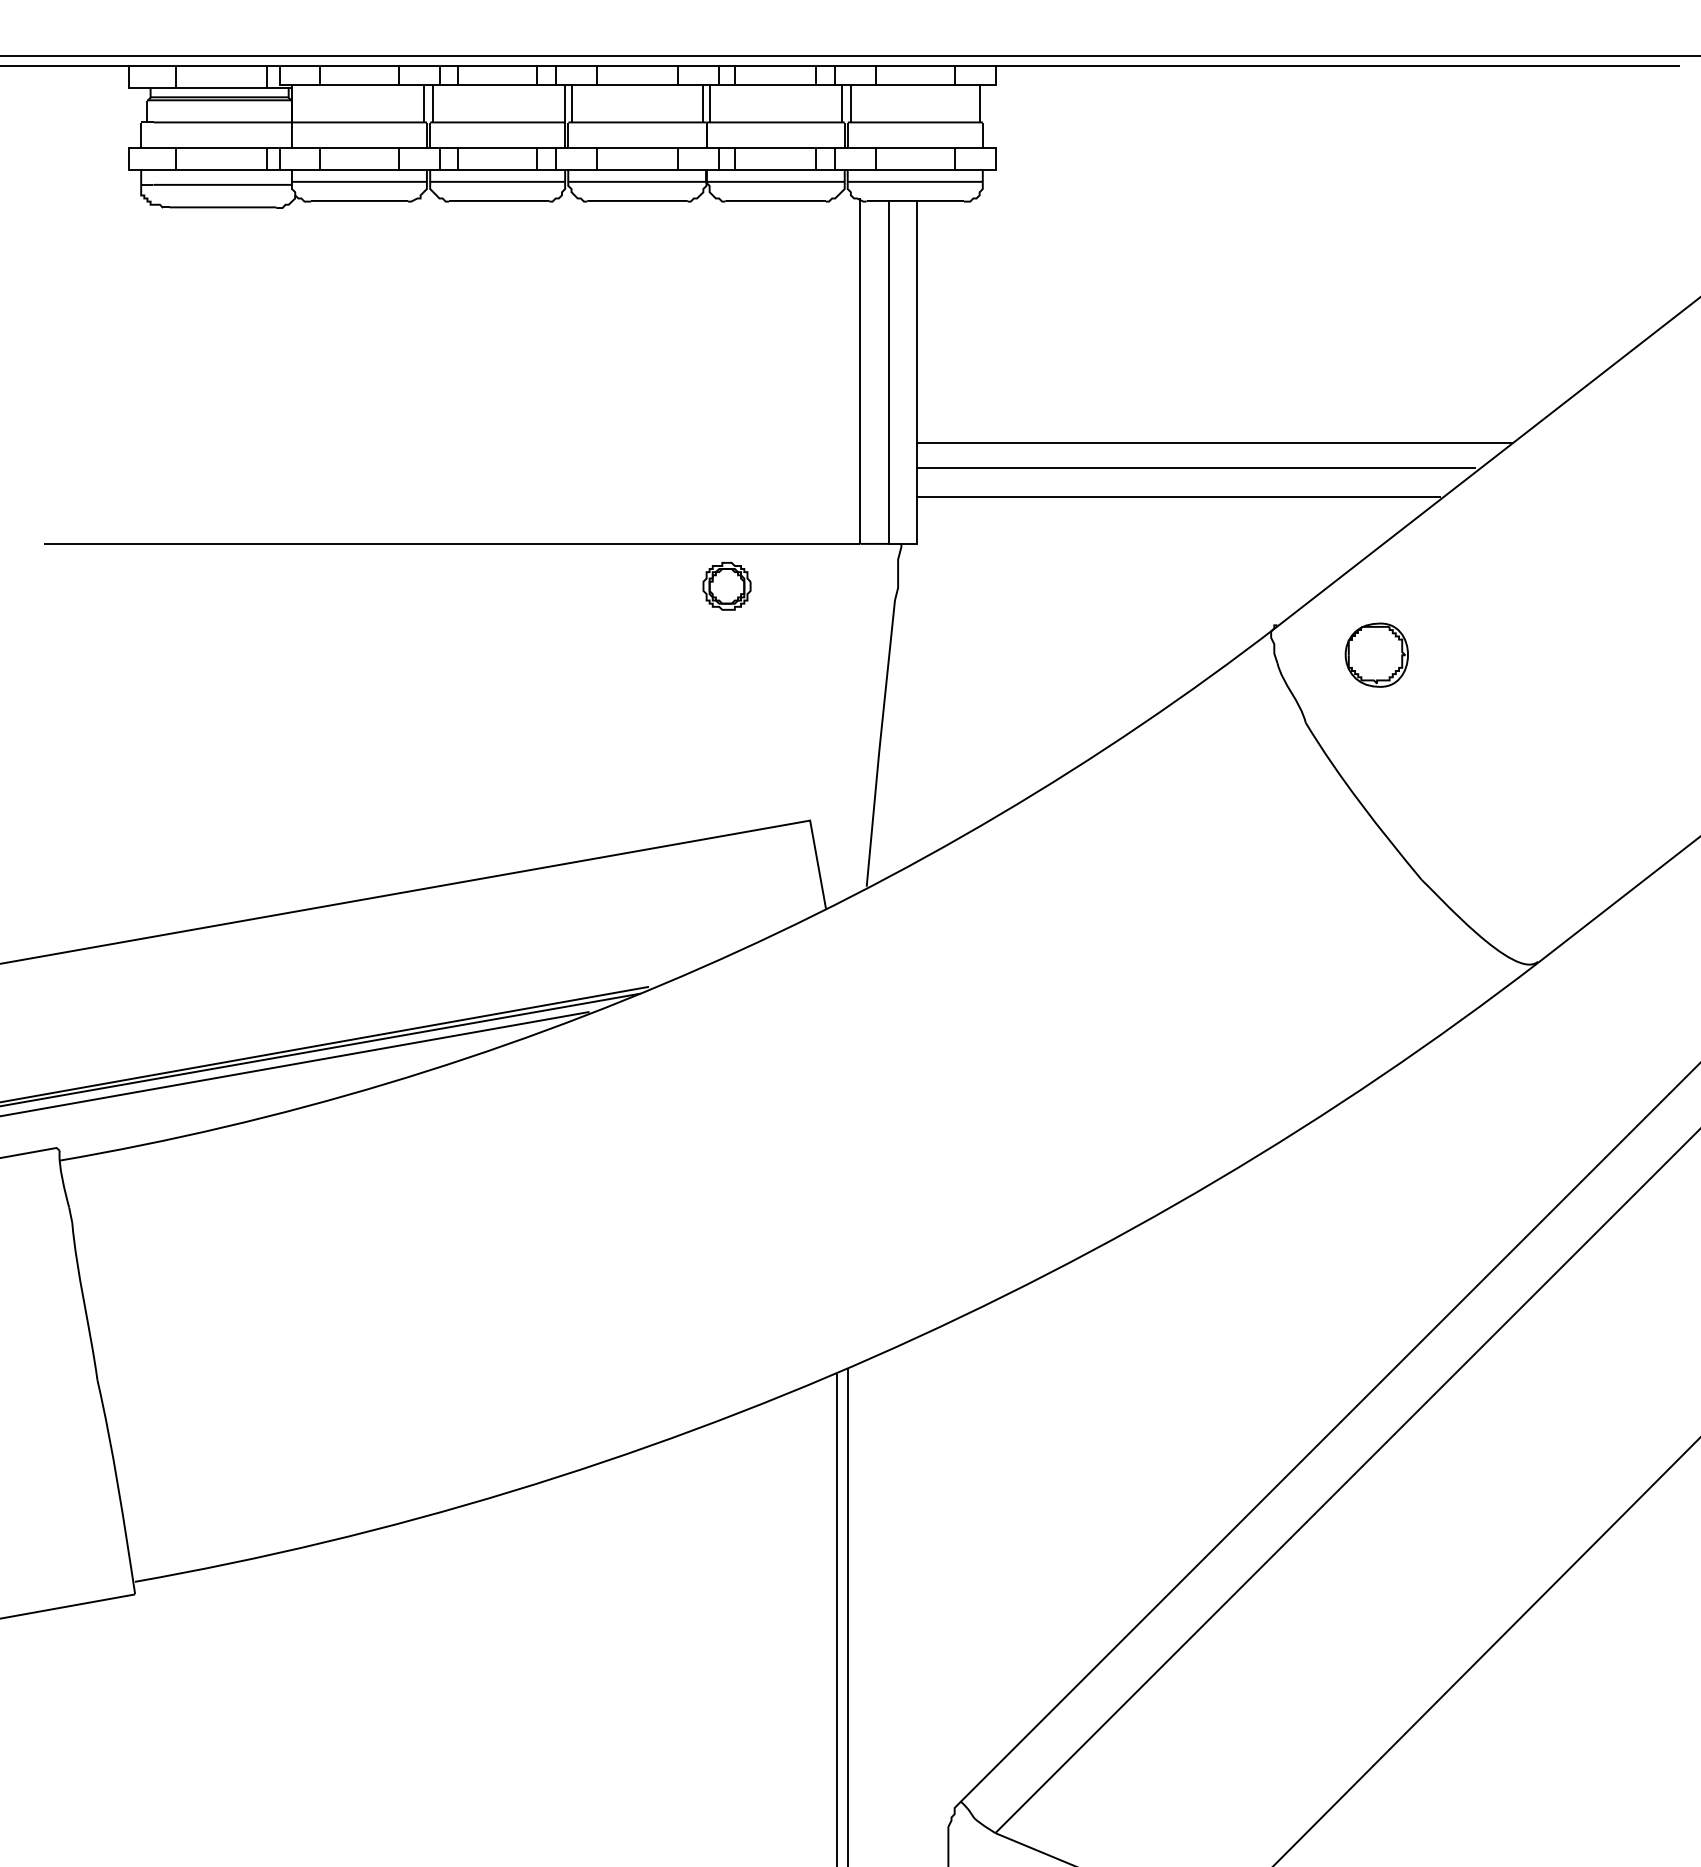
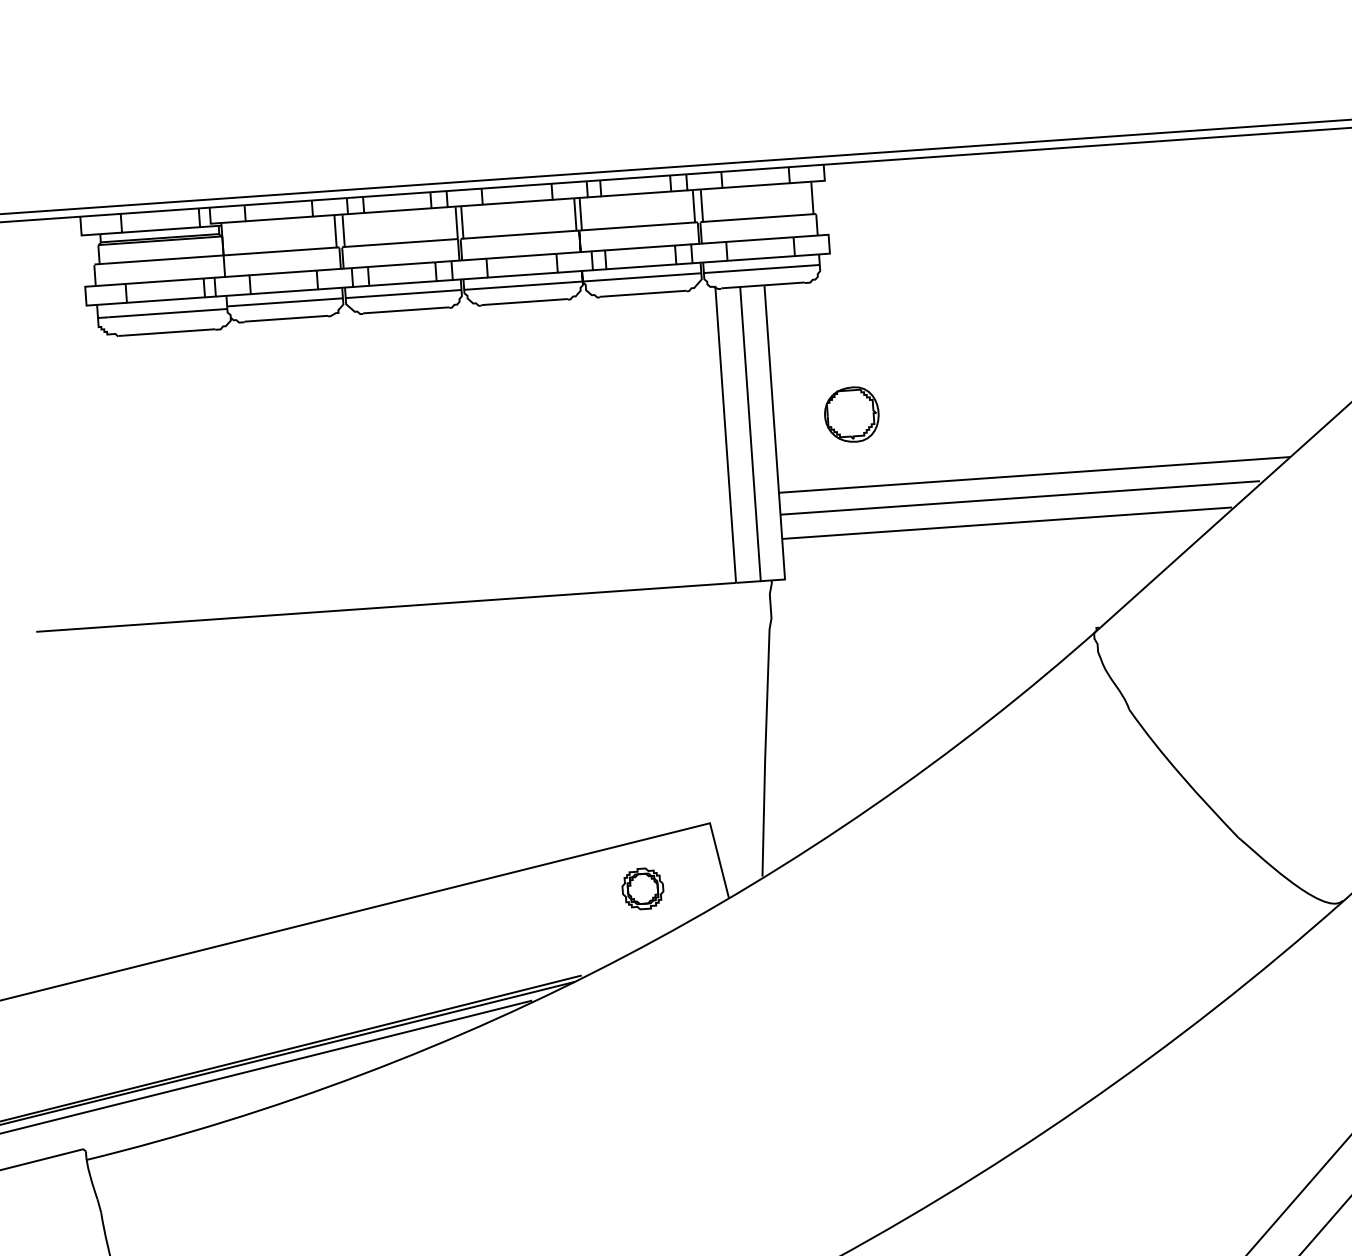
part: (726, 586) -> (642, 889), moved
part: (1376, 654) -> (851, 414), moved

